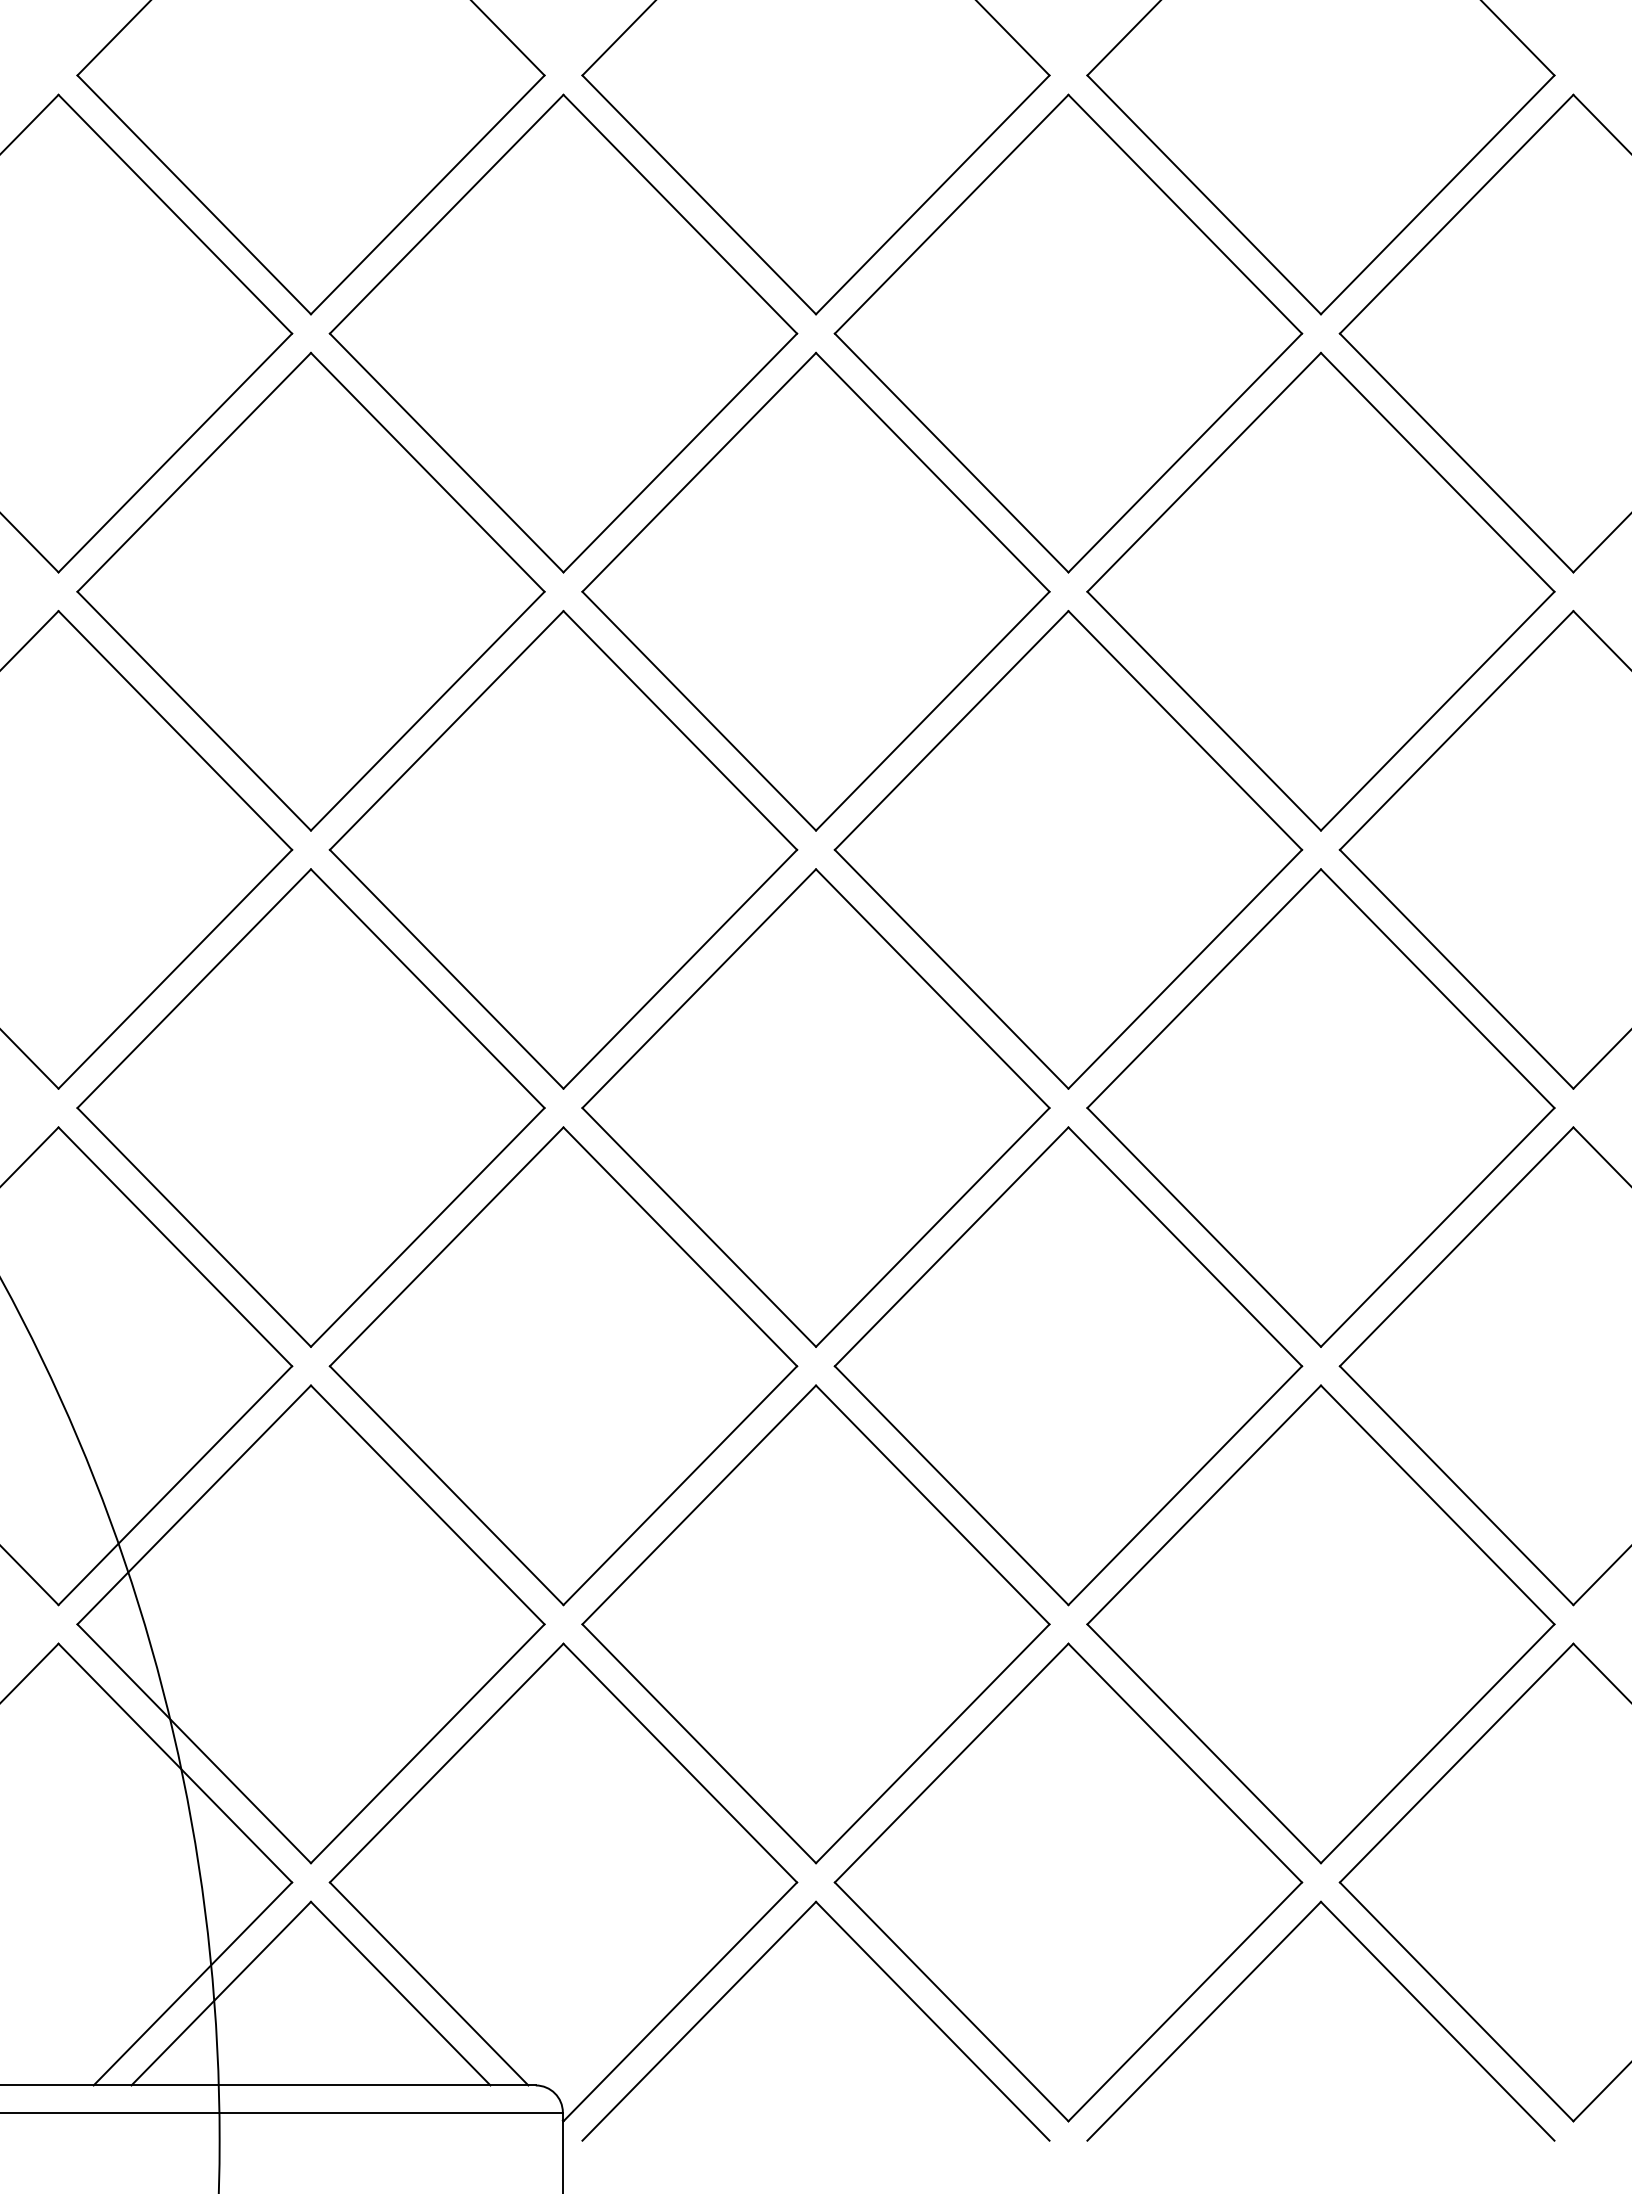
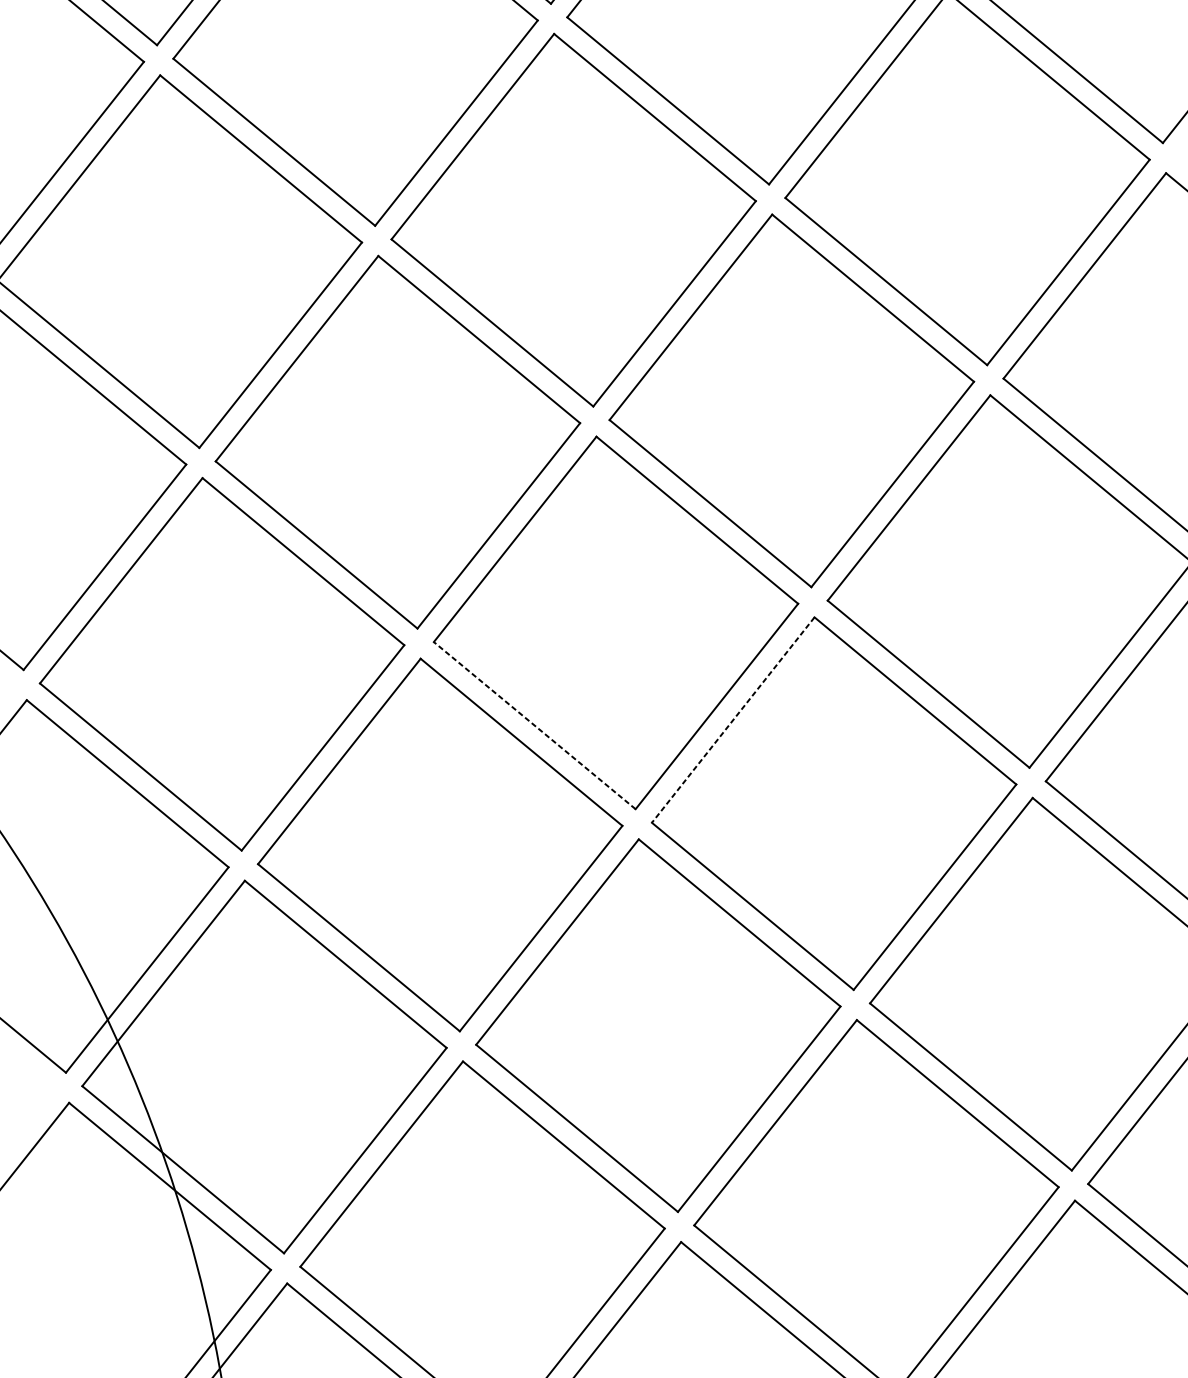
line: (698, 1227) -> (534, 725), solid -> dashed
line: (951, 1247) -> (733, 720), solid -> dashed

